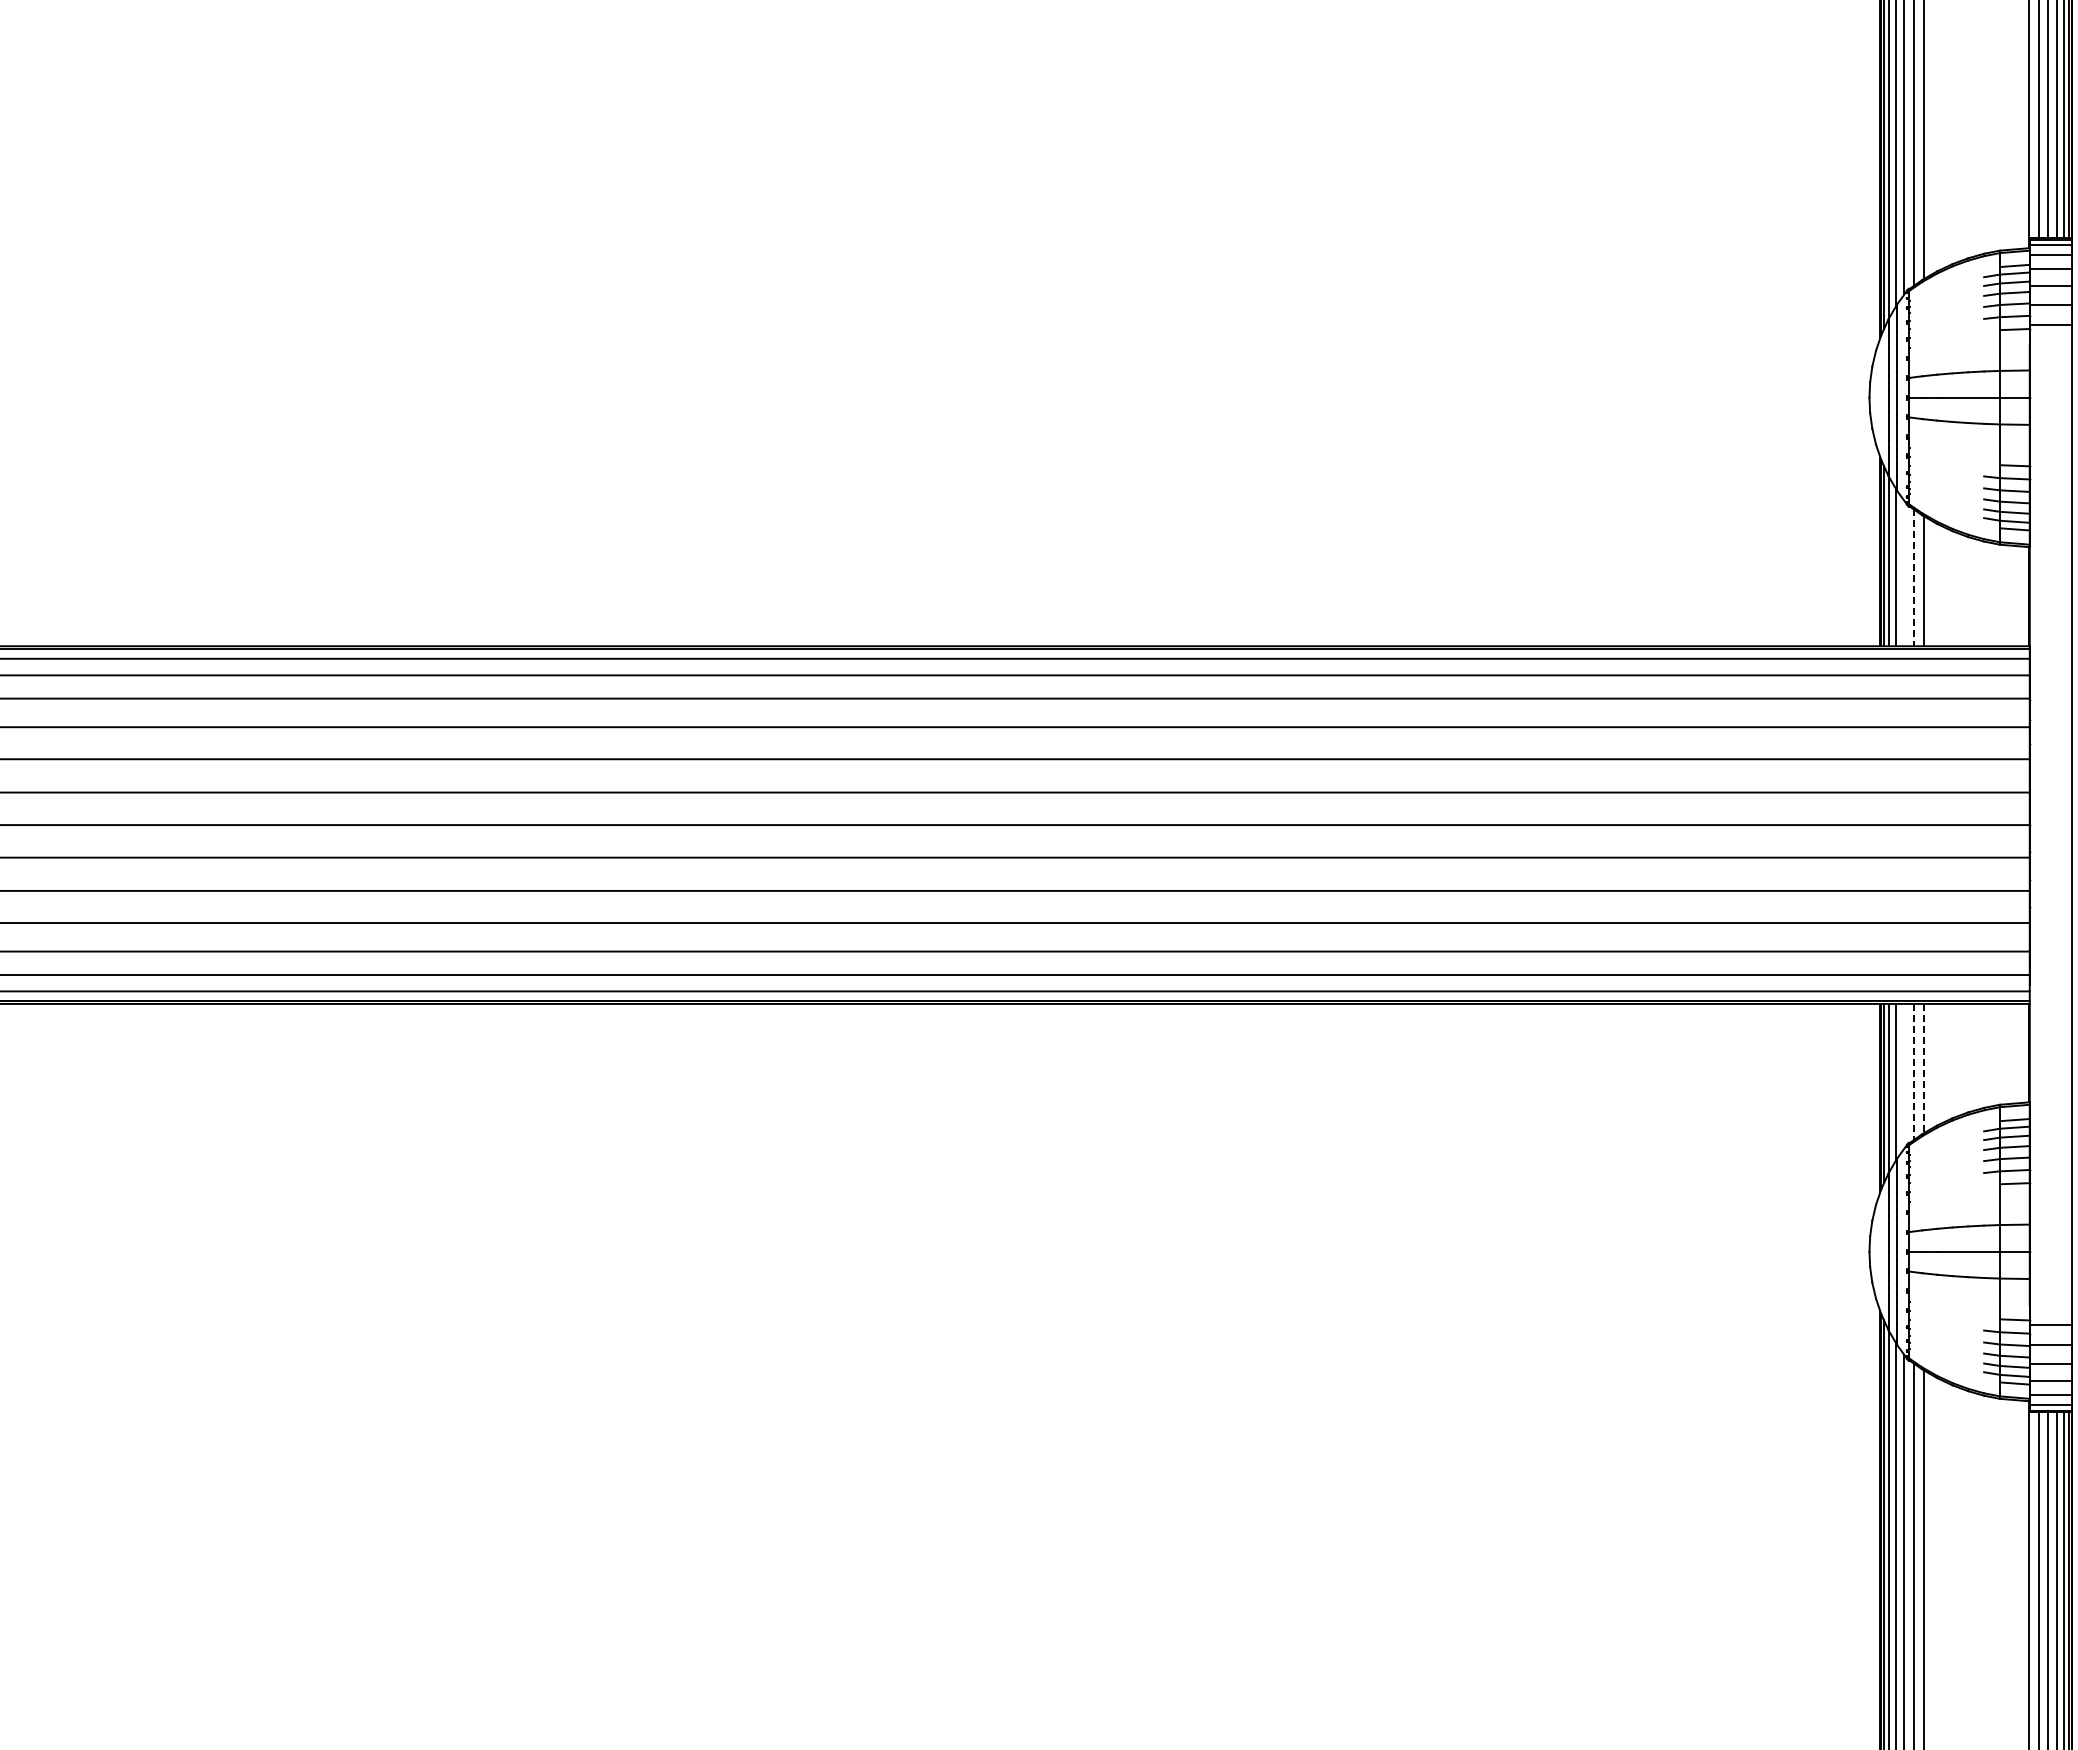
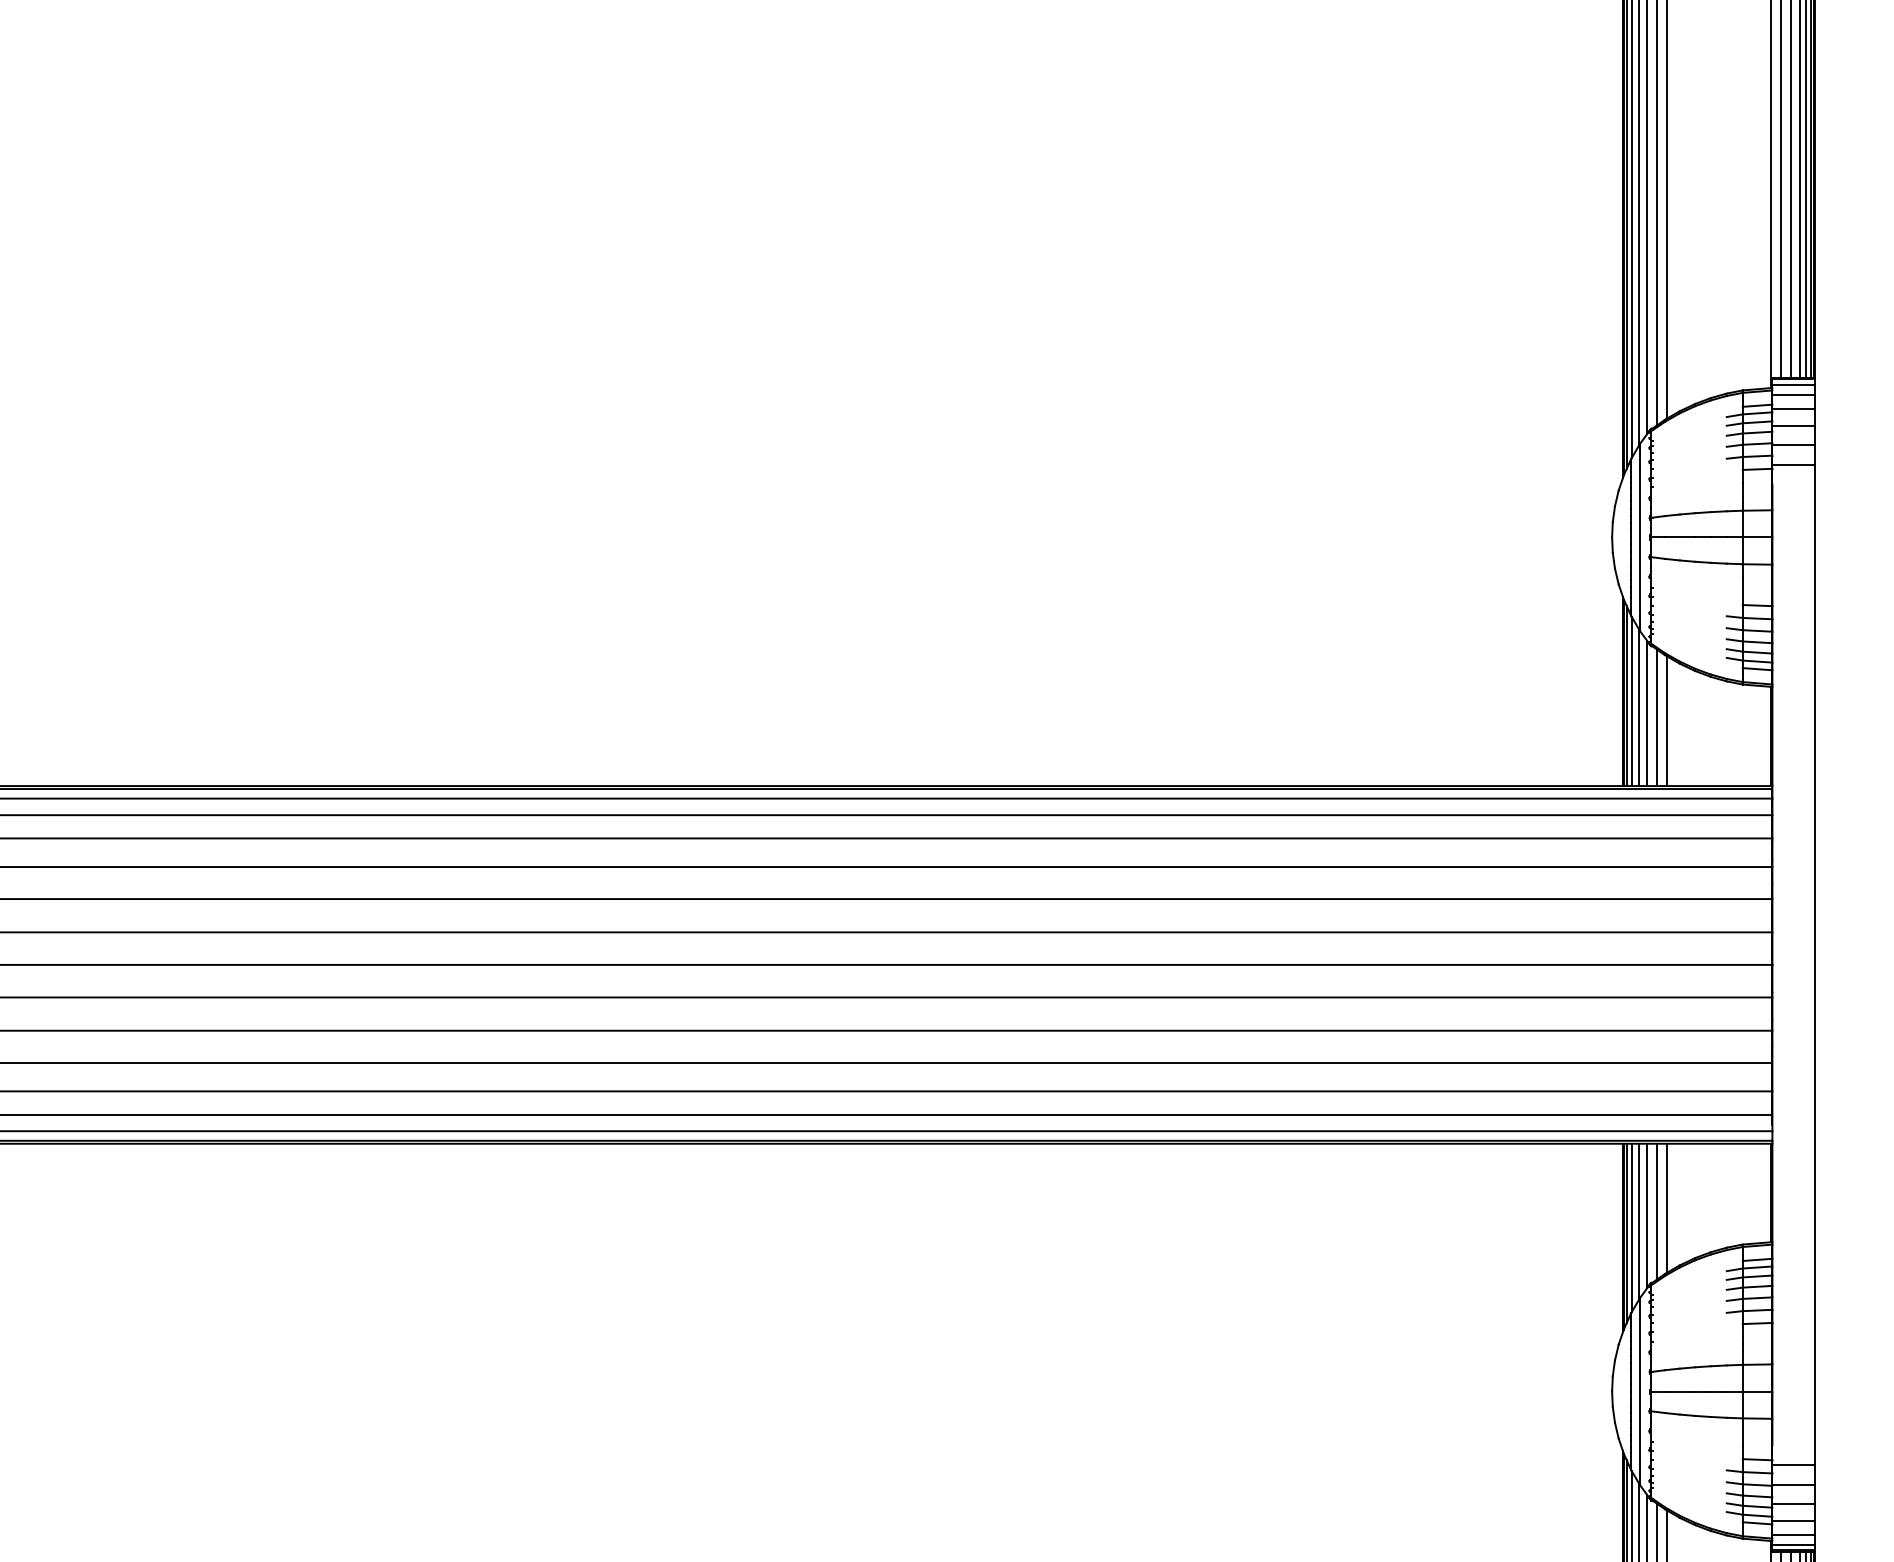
line: (1904, 573) -> (1647, 713), added
line: (1914, 578) -> (1657, 718), dashed -> solid
line: (1923, 1068) -> (1666, 1208), dashed -> solid
line: (1914, 1072) -> (1657, 1212), dashed -> solid
line: (1904, 1075) -> (1647, 1215), added

